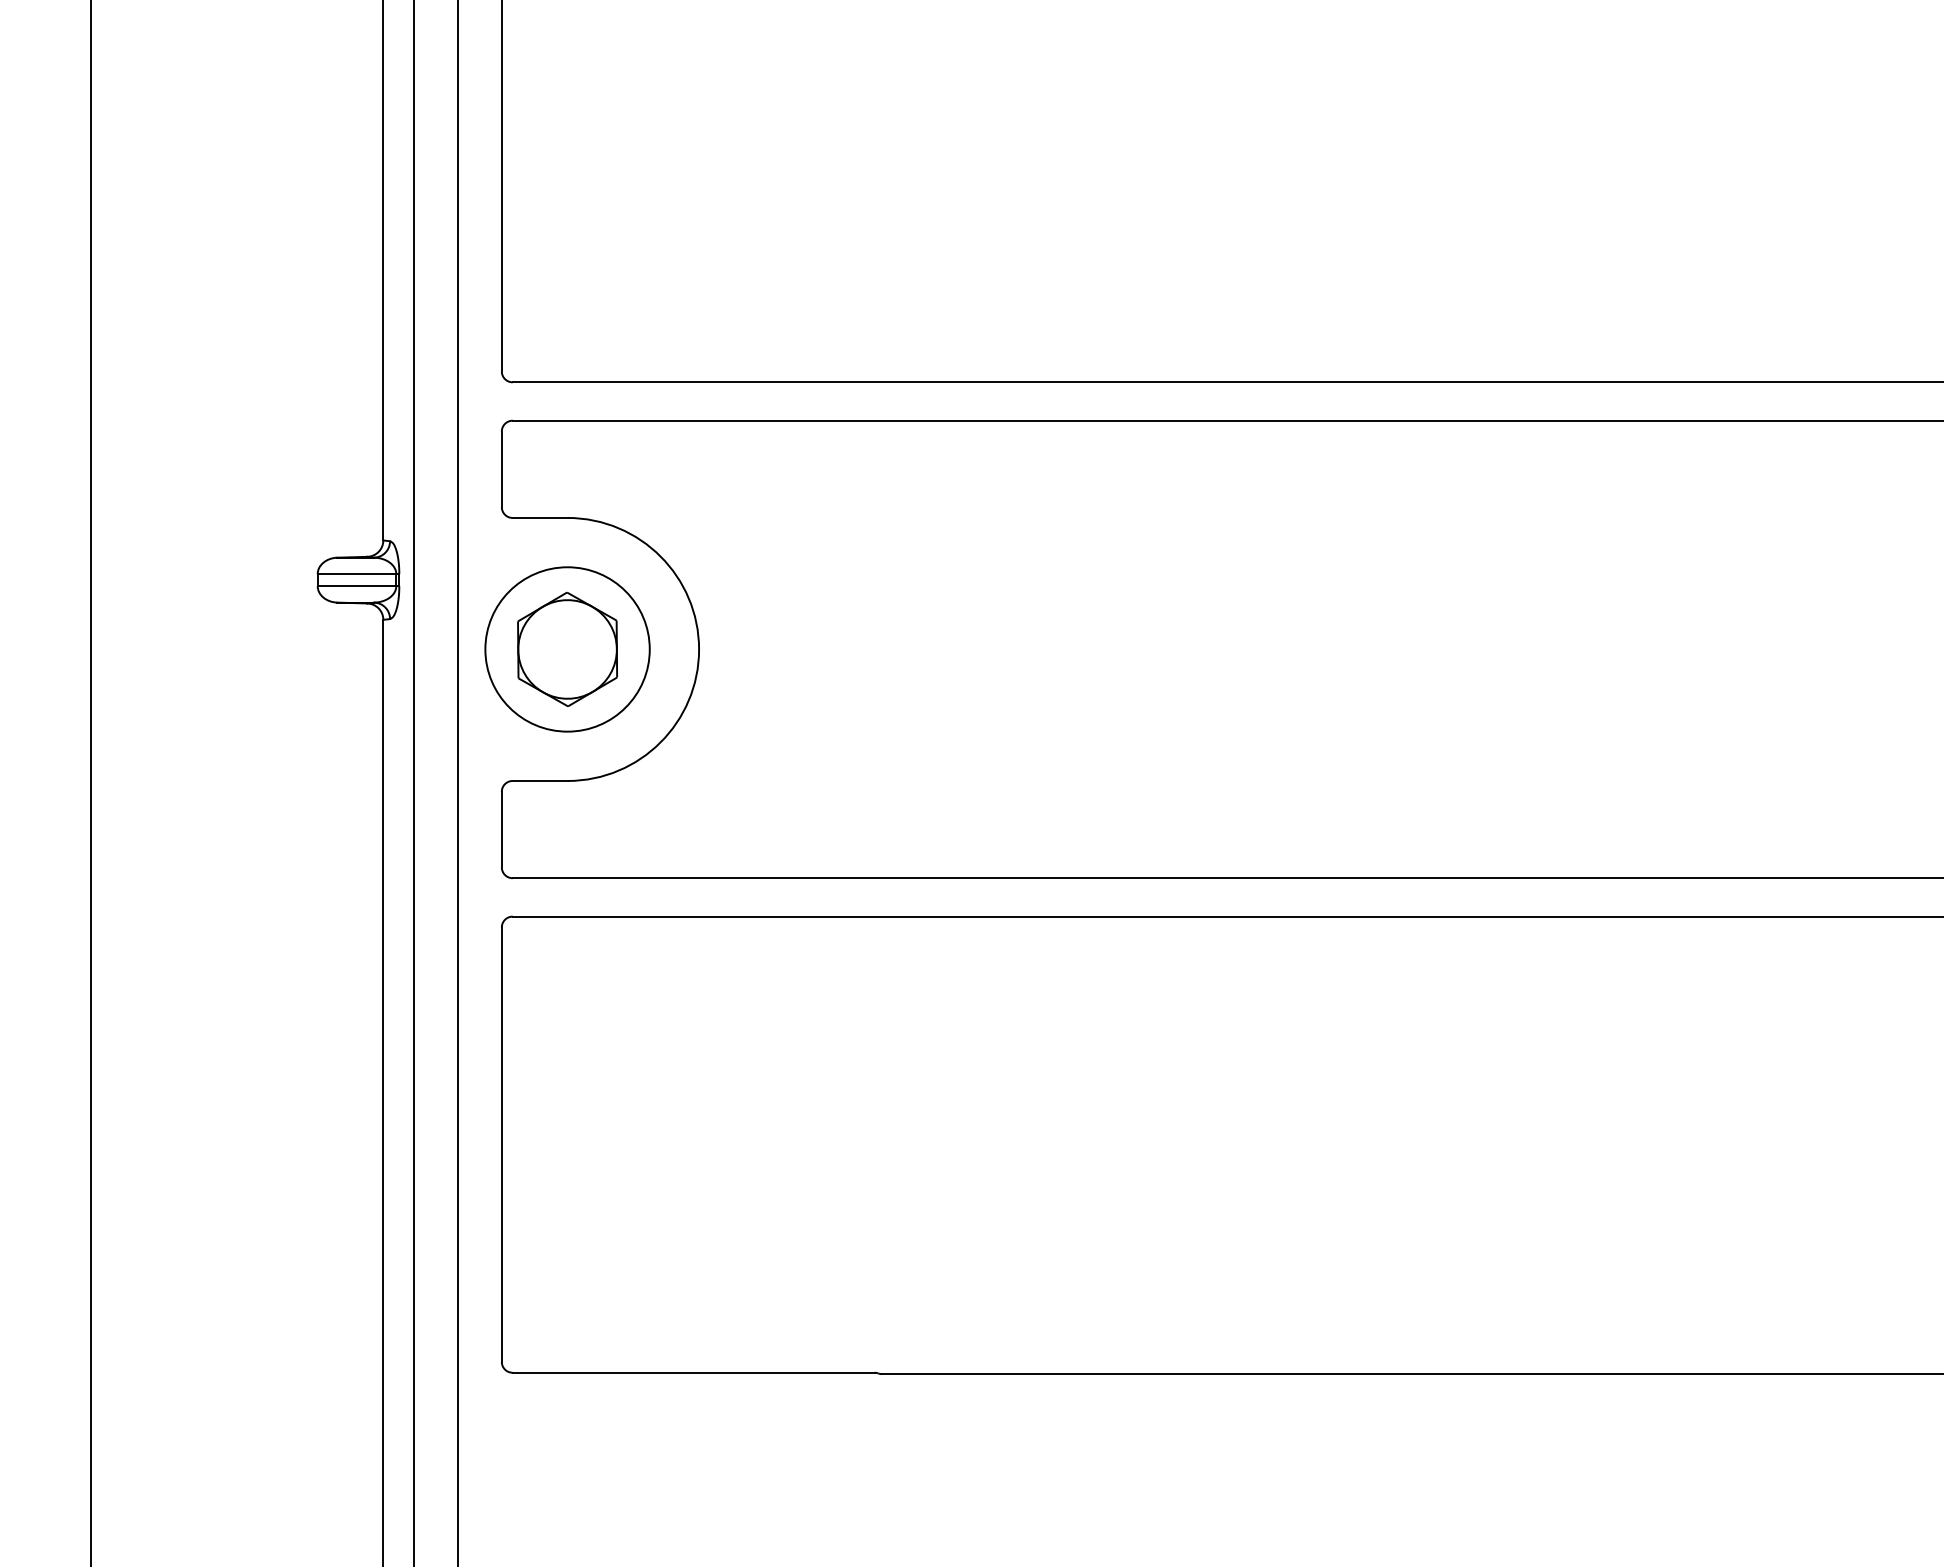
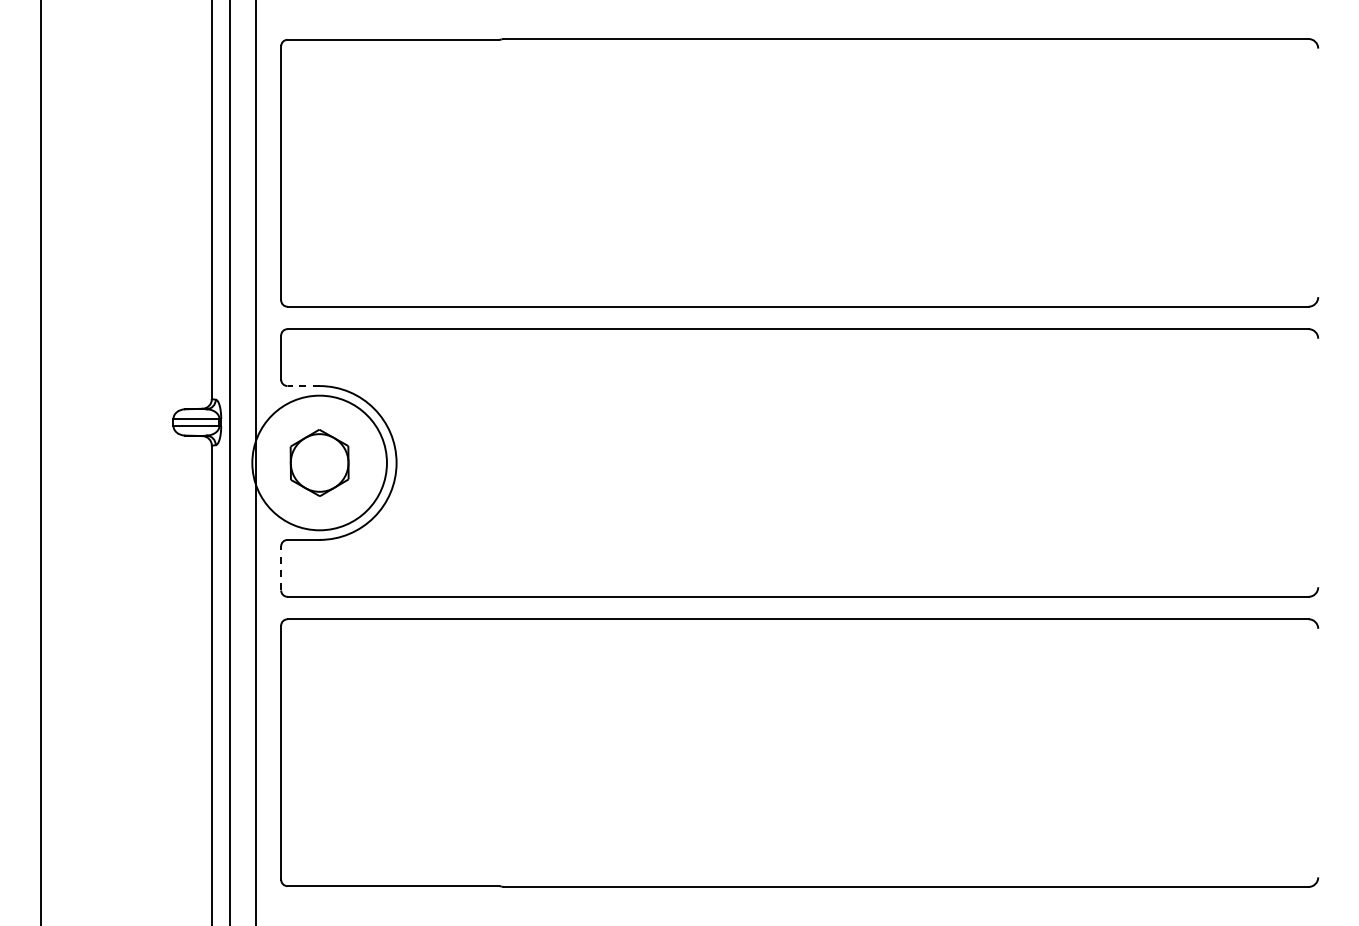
line: (539, 518) -> (303, 386), solid -> dashed
circle: (567, 648) -> (319, 462), size x1.4
line: (502, 828) -> (281, 567), solid -> dashed

